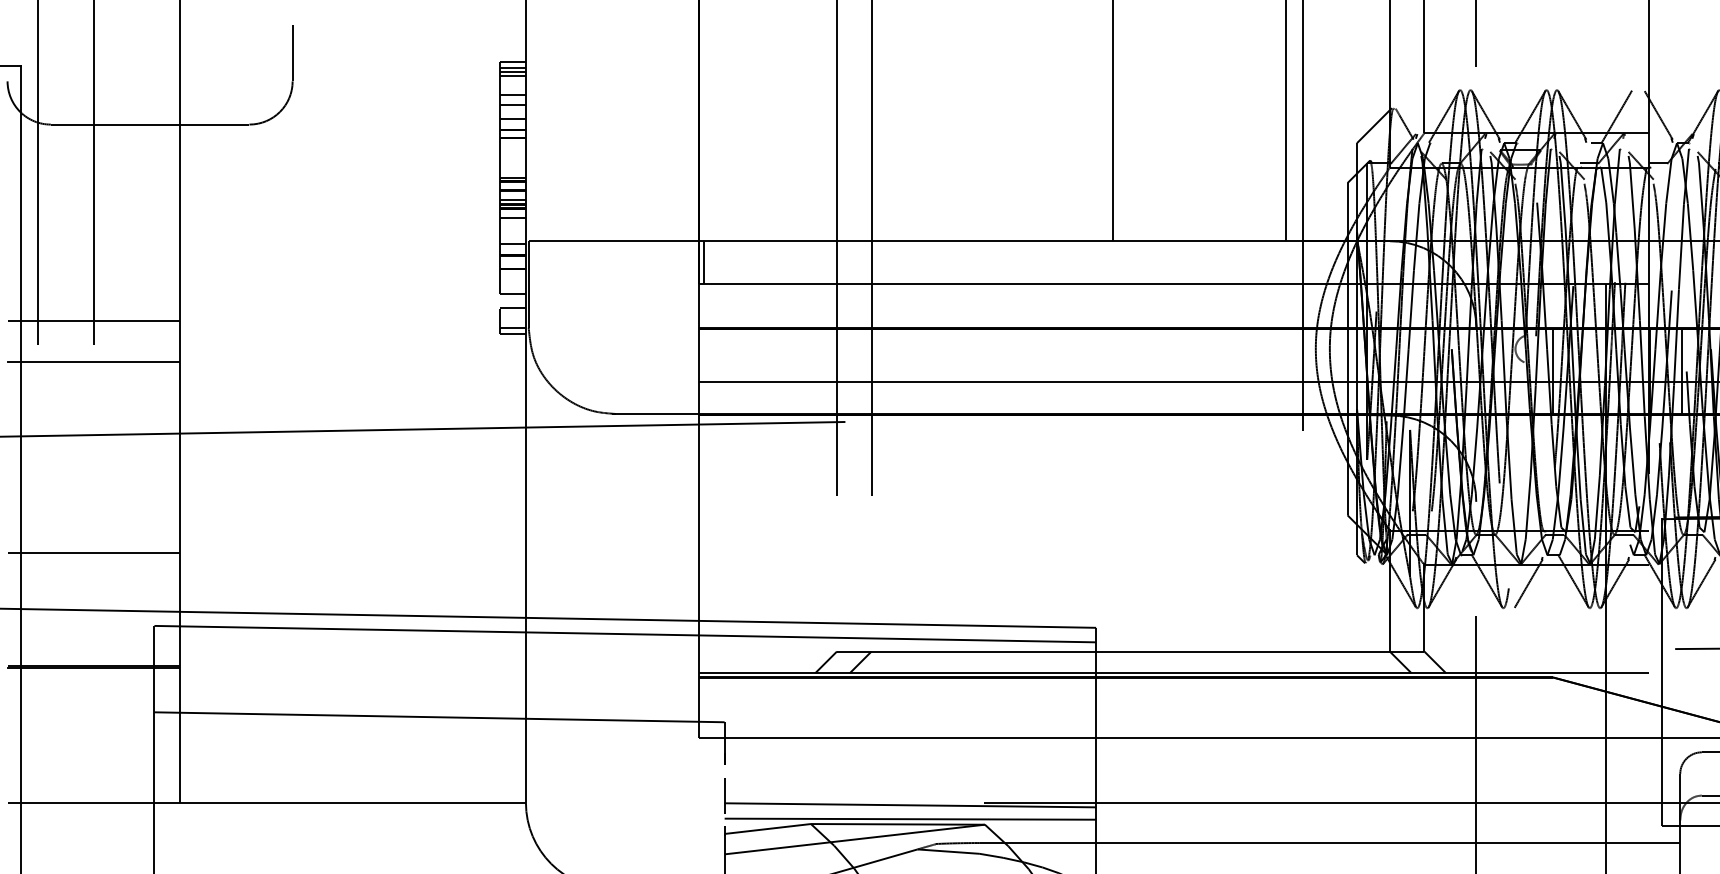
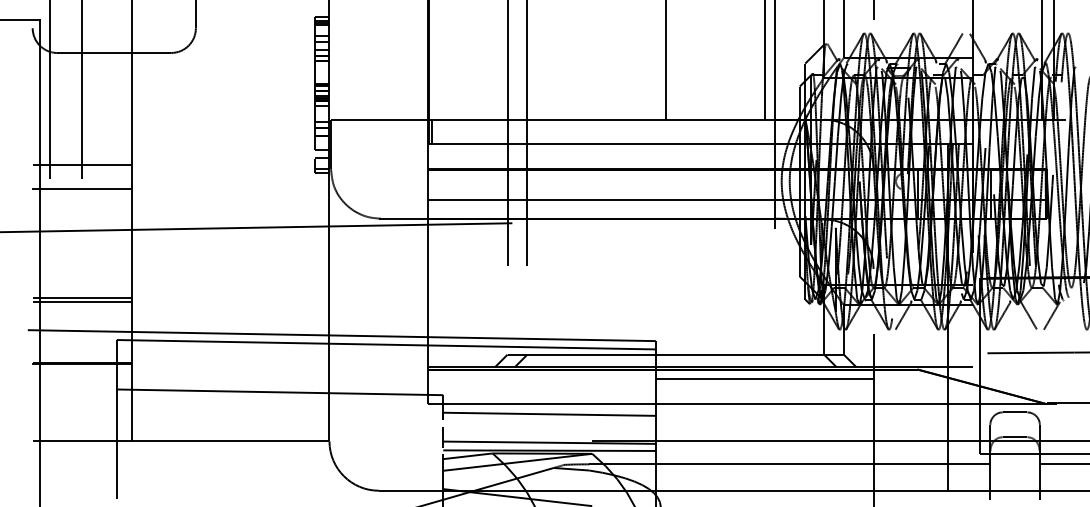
line: (92, 558) -> (81, 301), added
line: (1285, 694) -> (764, 379), added
line: (910, 754) -> (549, 413), added

